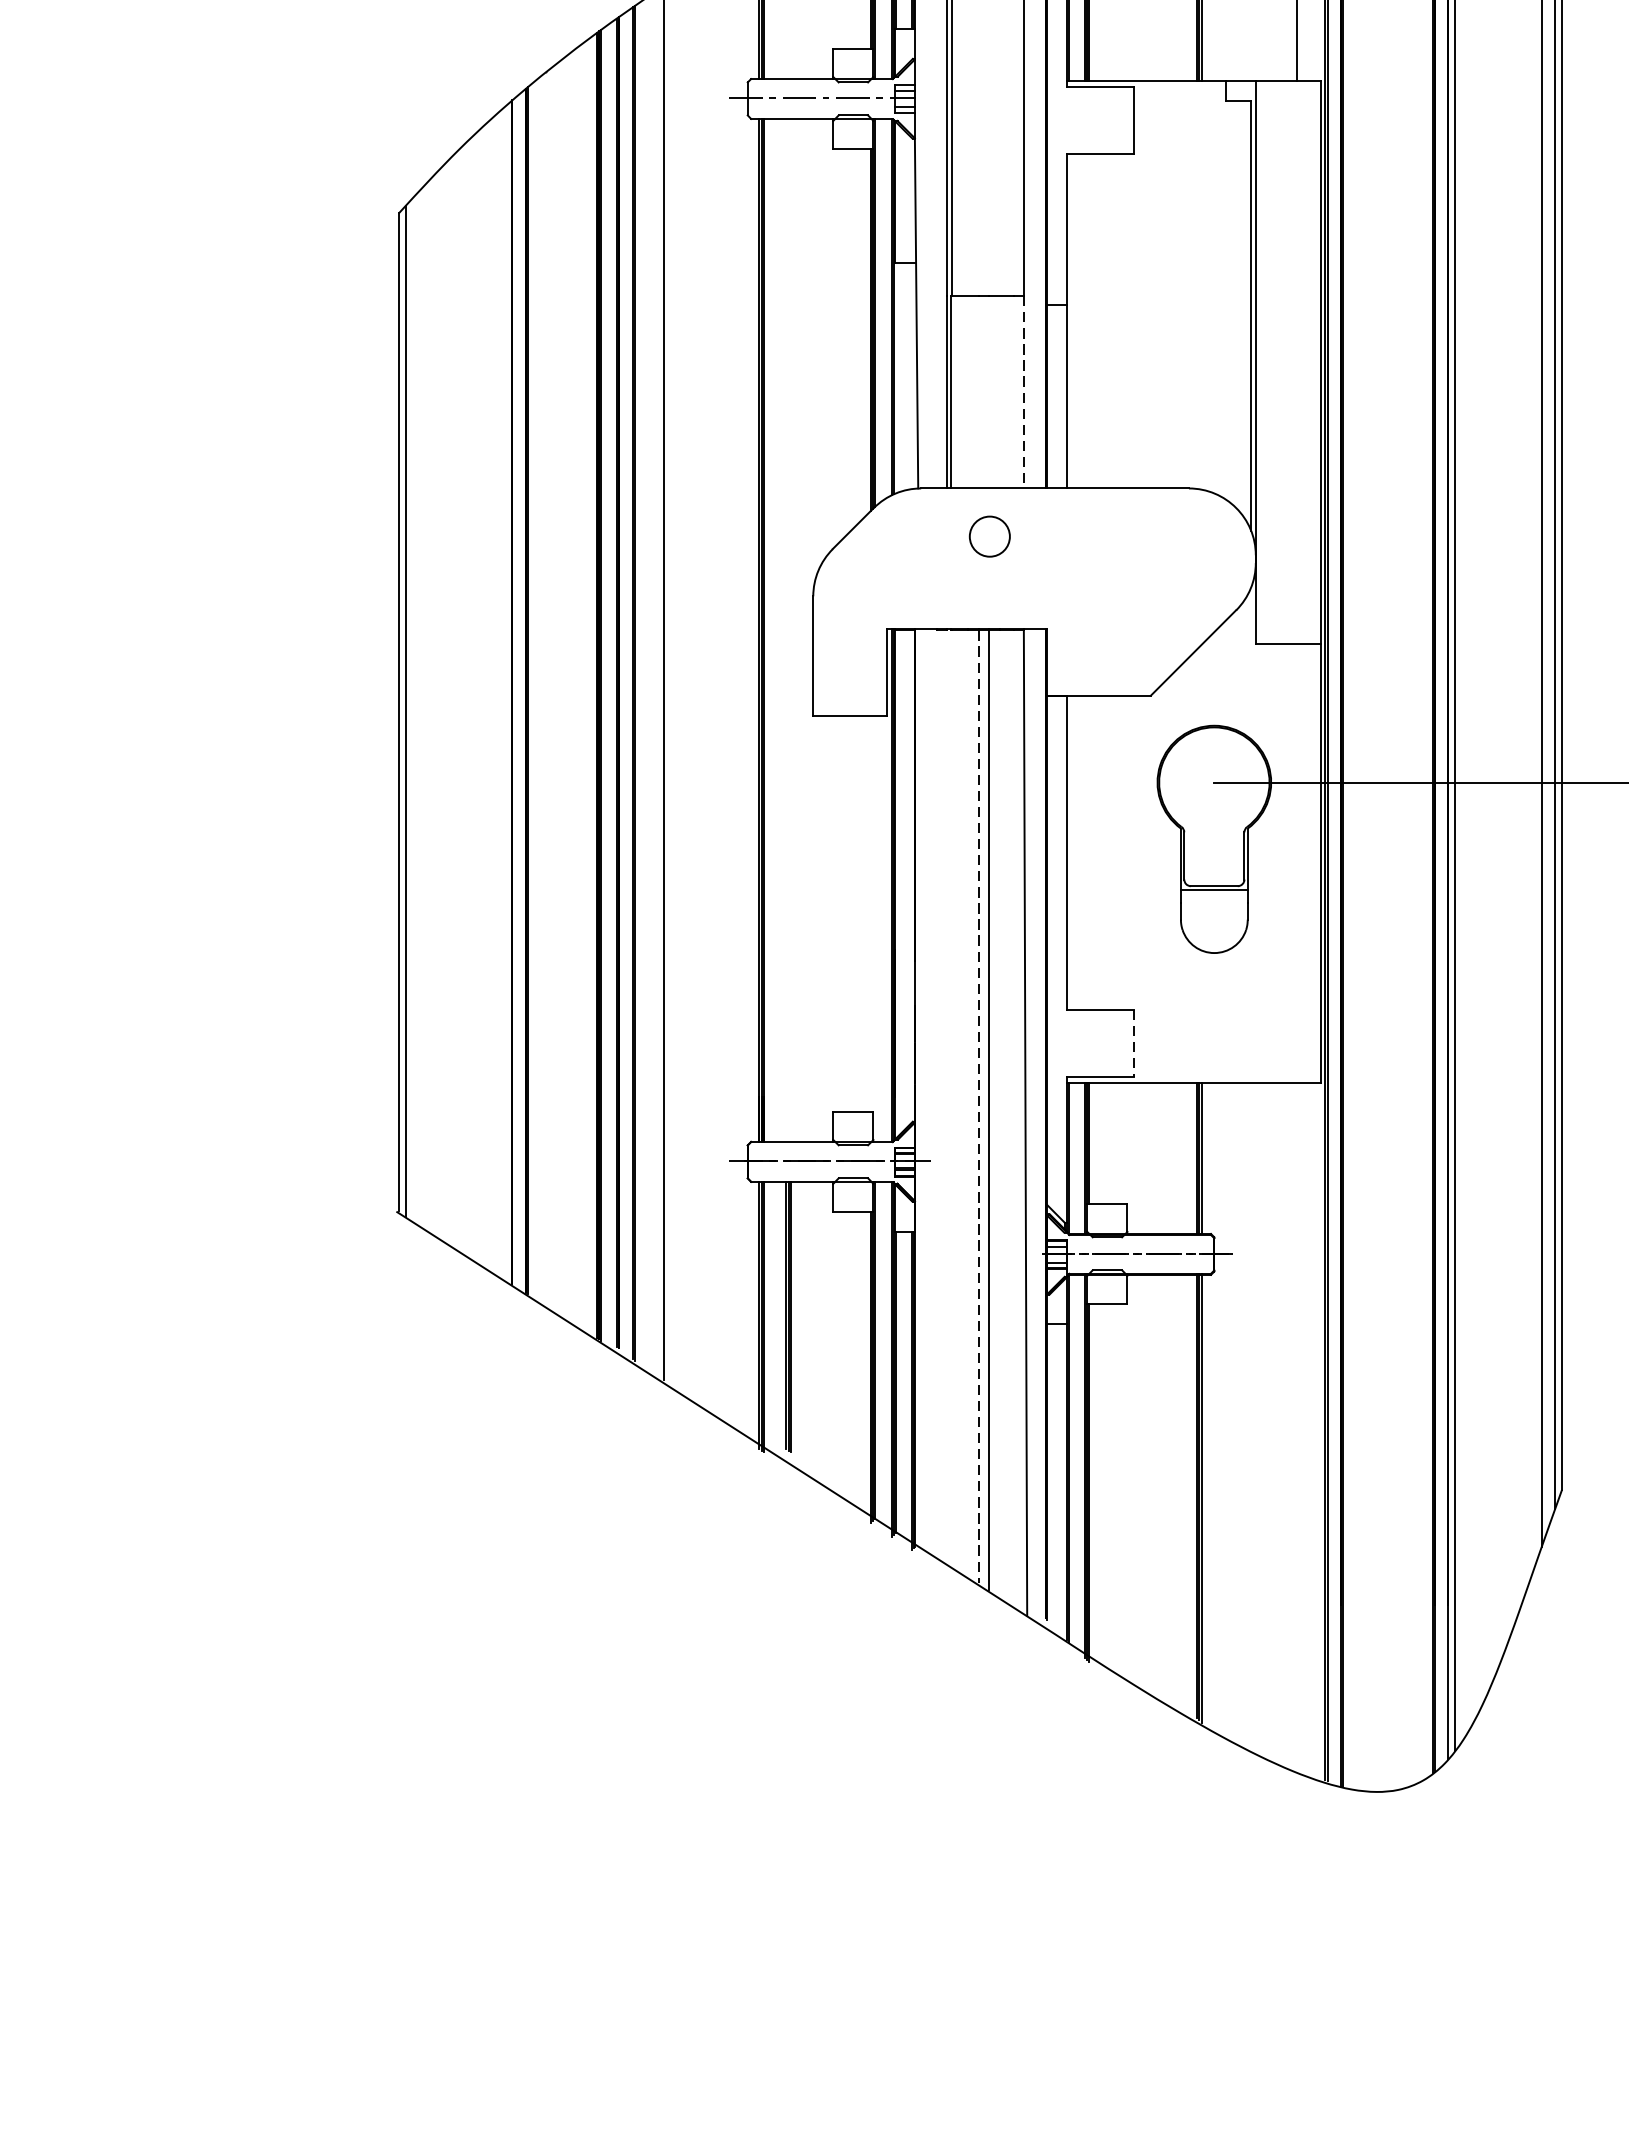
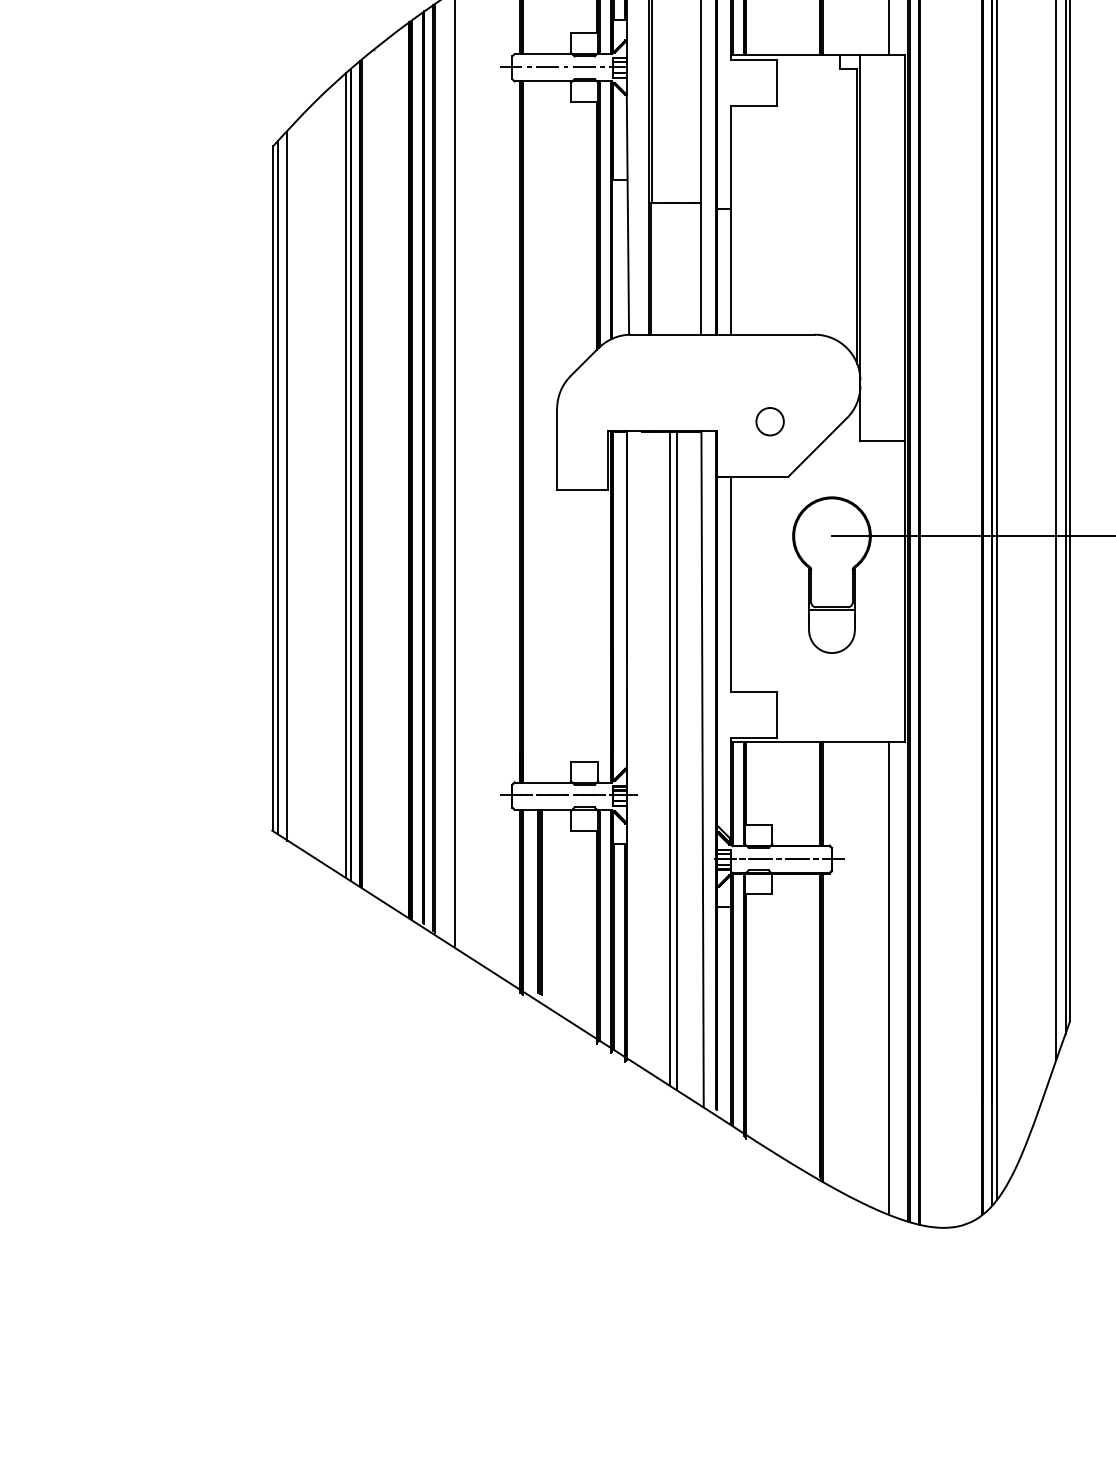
line: (1023, 391) -> (701, 268), dashed -> solid
circle: (988, 536) -> (769, 421), moved
line: (505, 693) -> (346, 475), added
line: (418, 709) -> (286, 486), added
line: (1134, 1042) -> (777, 714), dashed -> solid
line: (978, 1106) -> (670, 758), dashed -> solid
line: (1296, 1426) -> (888, 977), added

